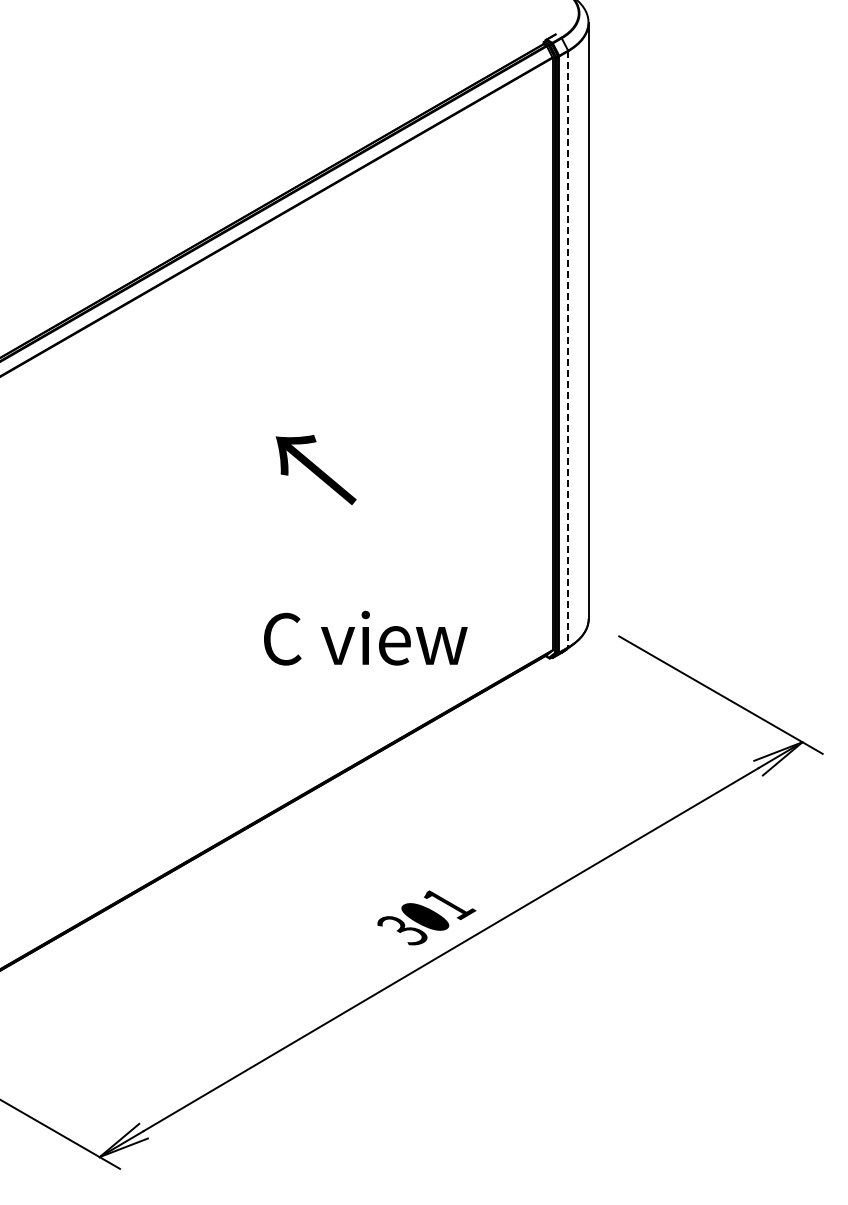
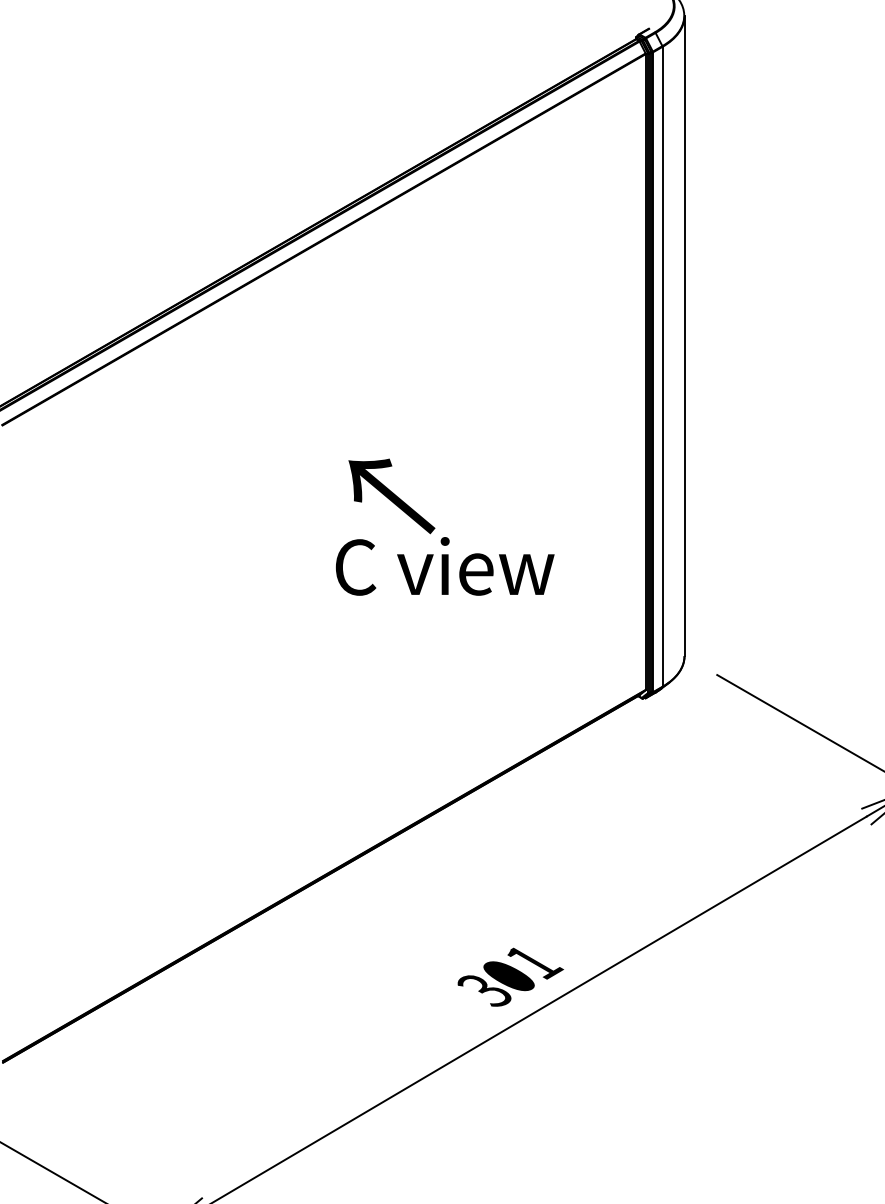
line: (568, 349) -> (662, 367), dashed -> solid
text: (365, 637) -> (444, 565), moved

